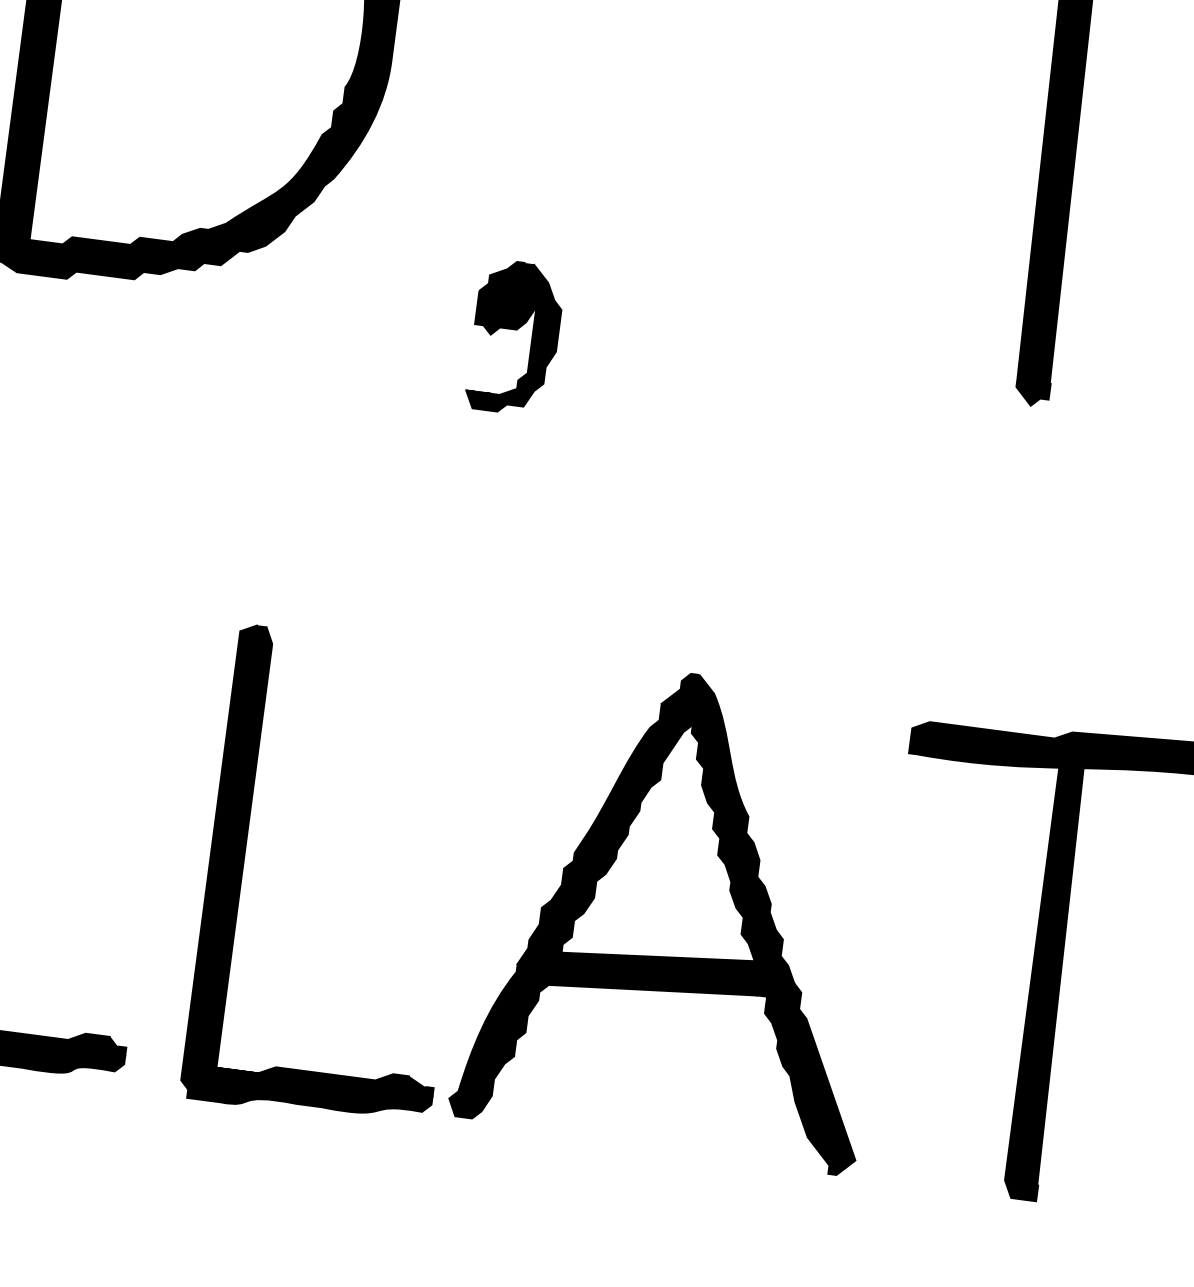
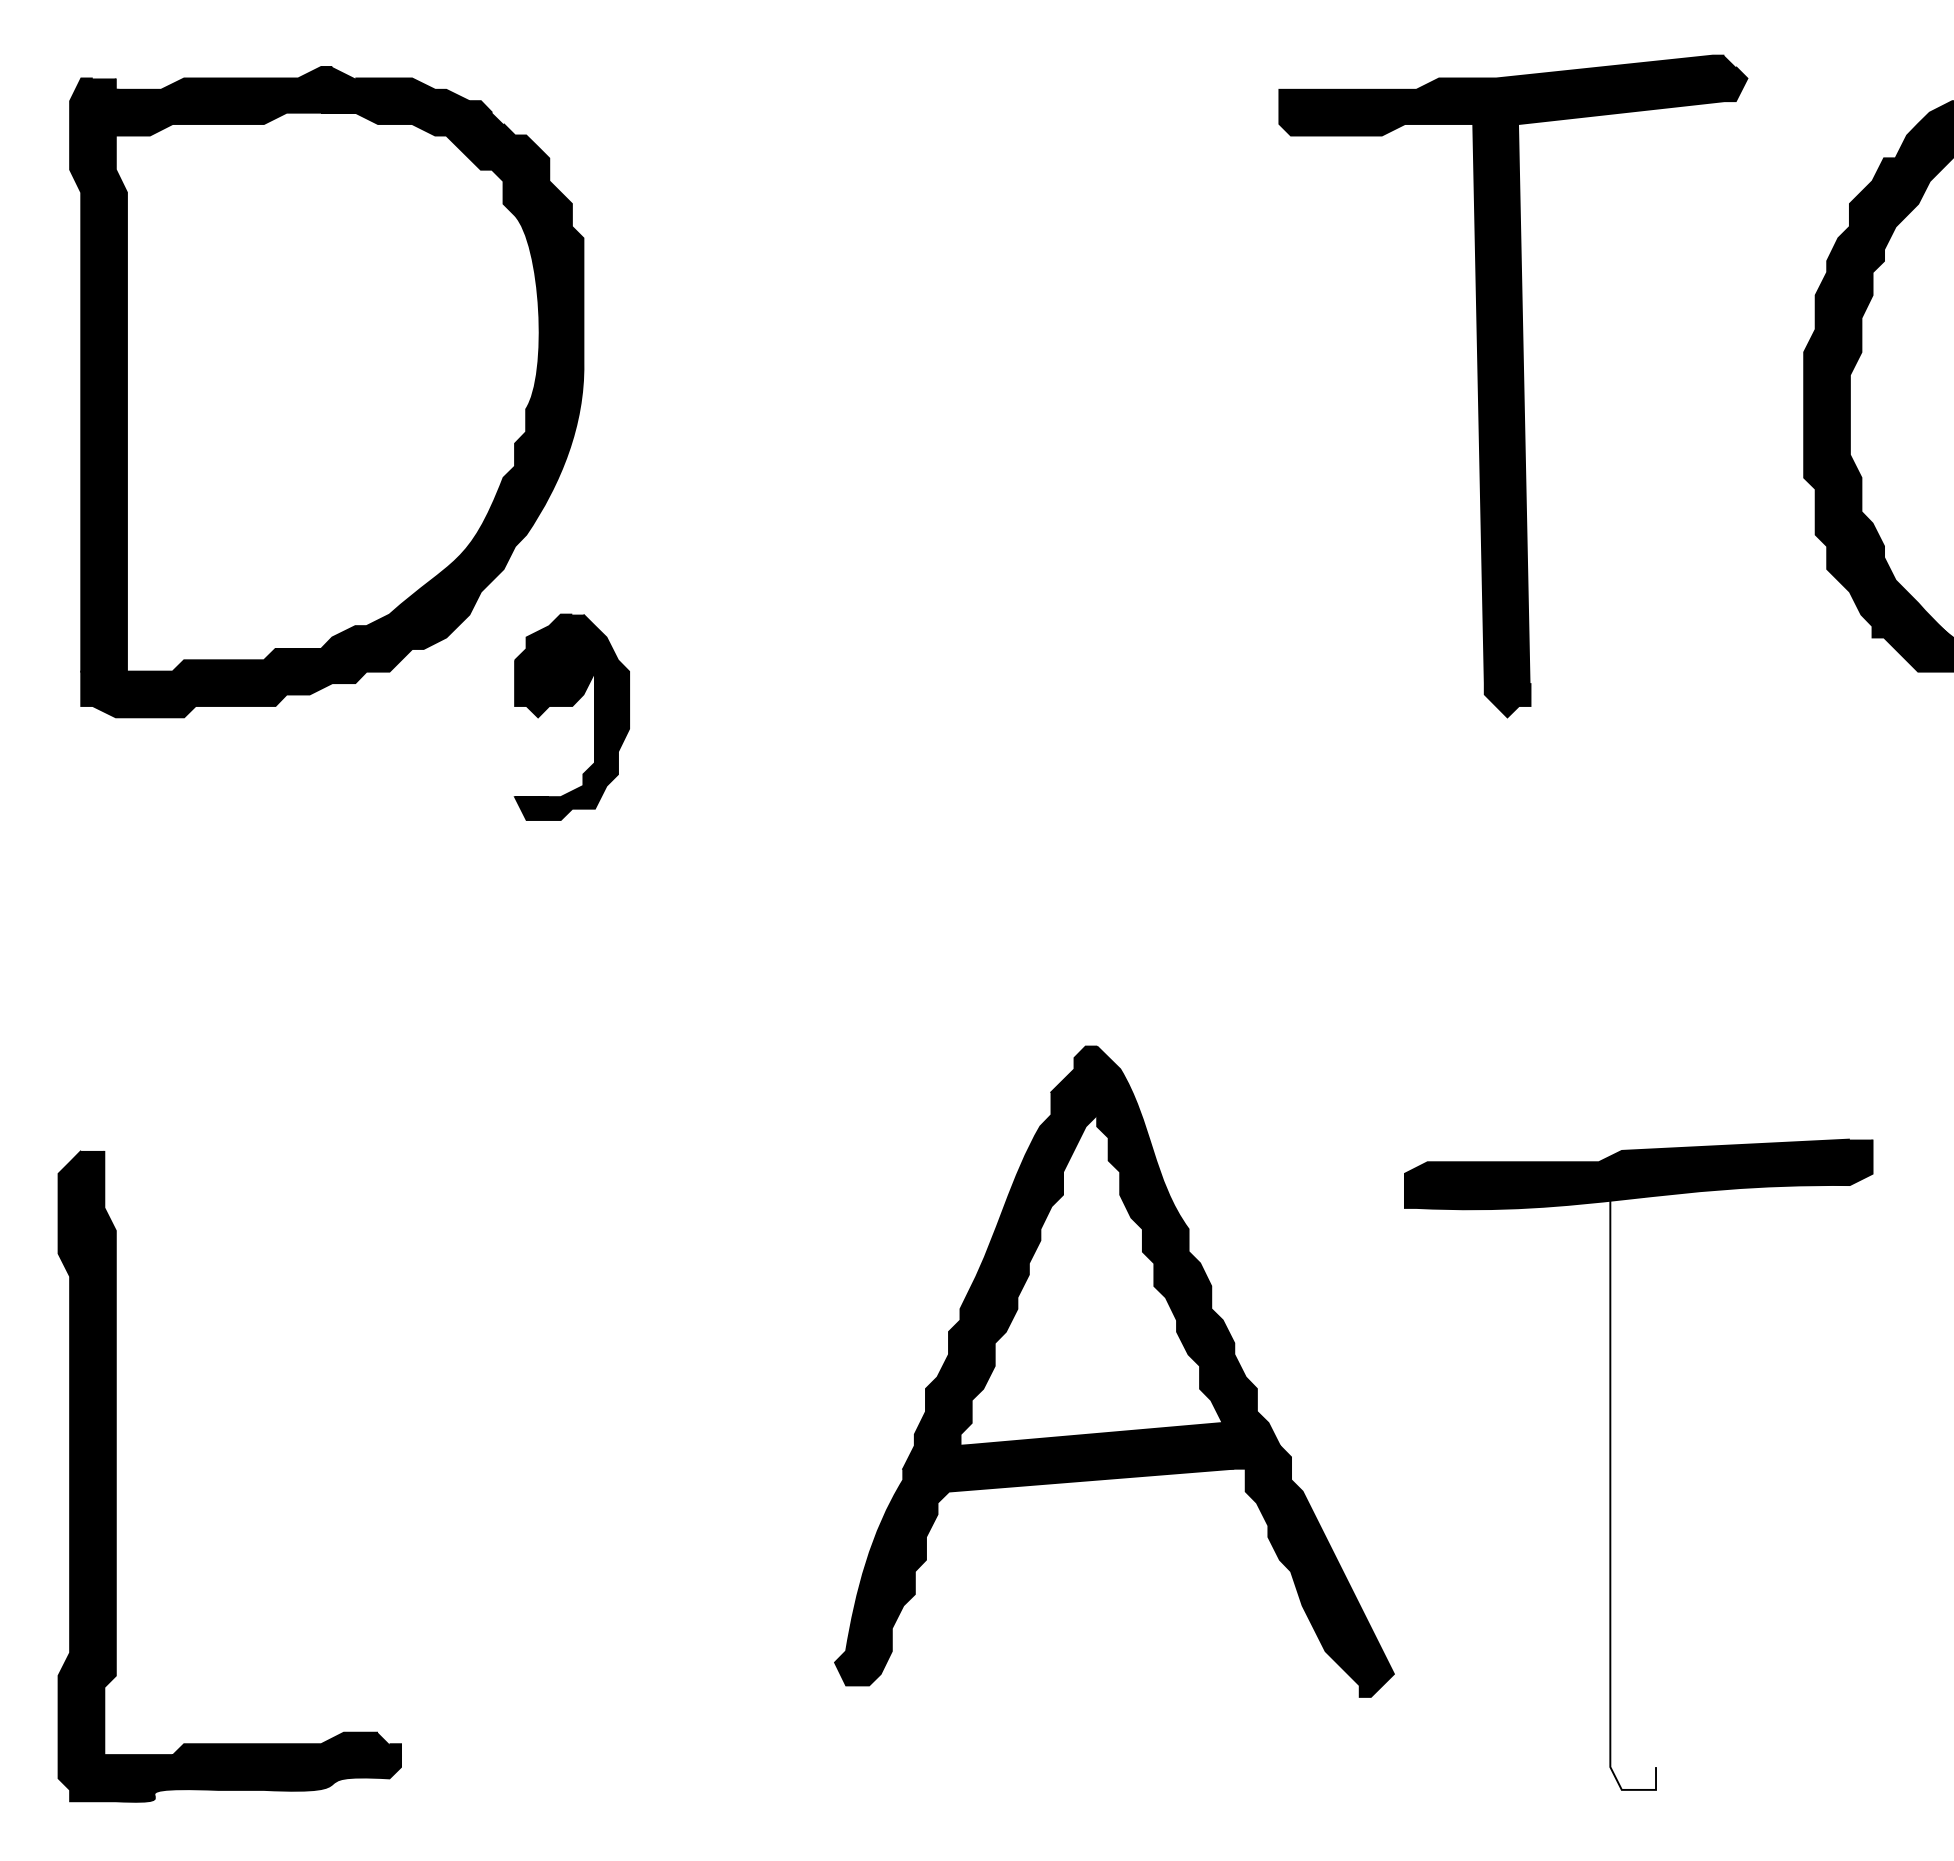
part: (516, 329) -> (571, 706), moved
part: (244, 864) -> (527, 1476), removed
part: (680, 913) -> (1114, 1371), moved
fill: (1048, 982) -> (1633, 1492), removed

